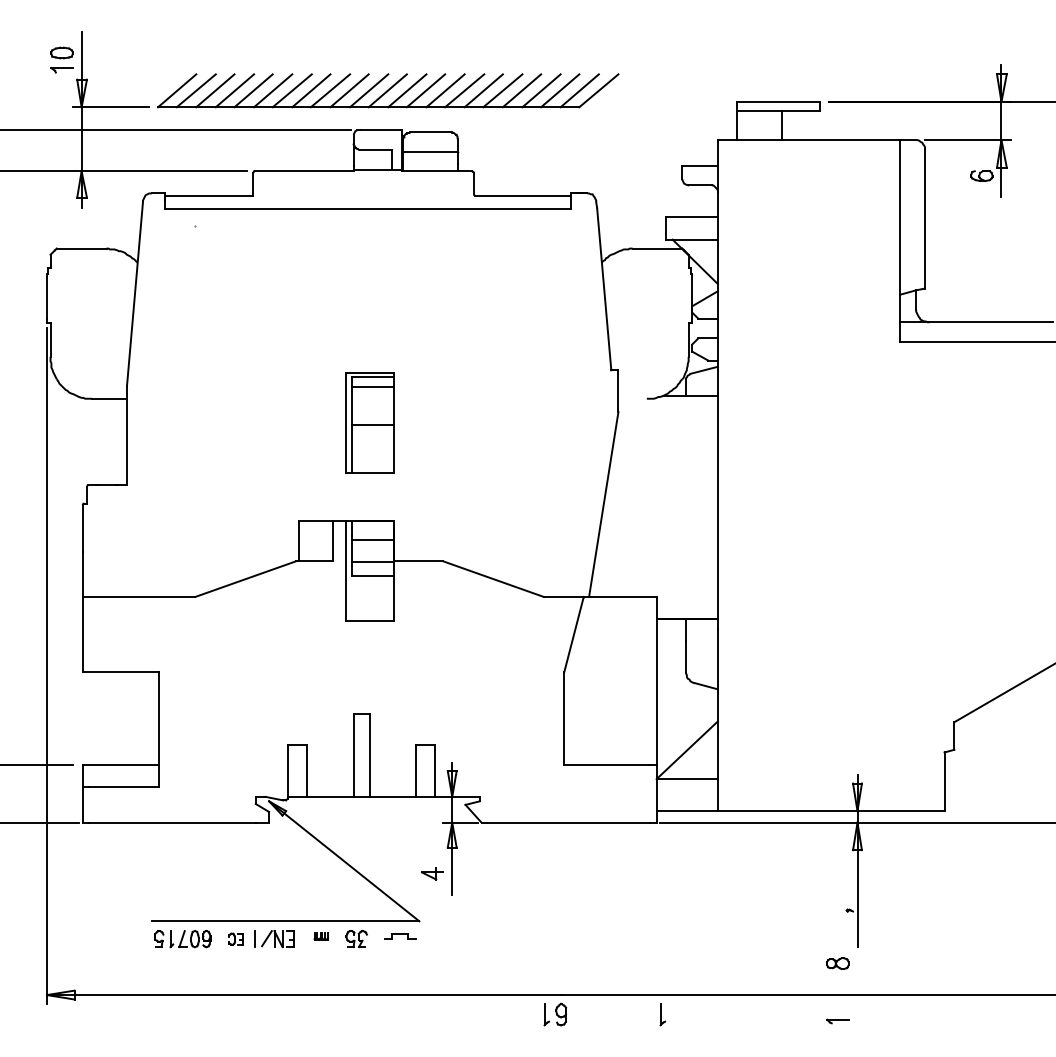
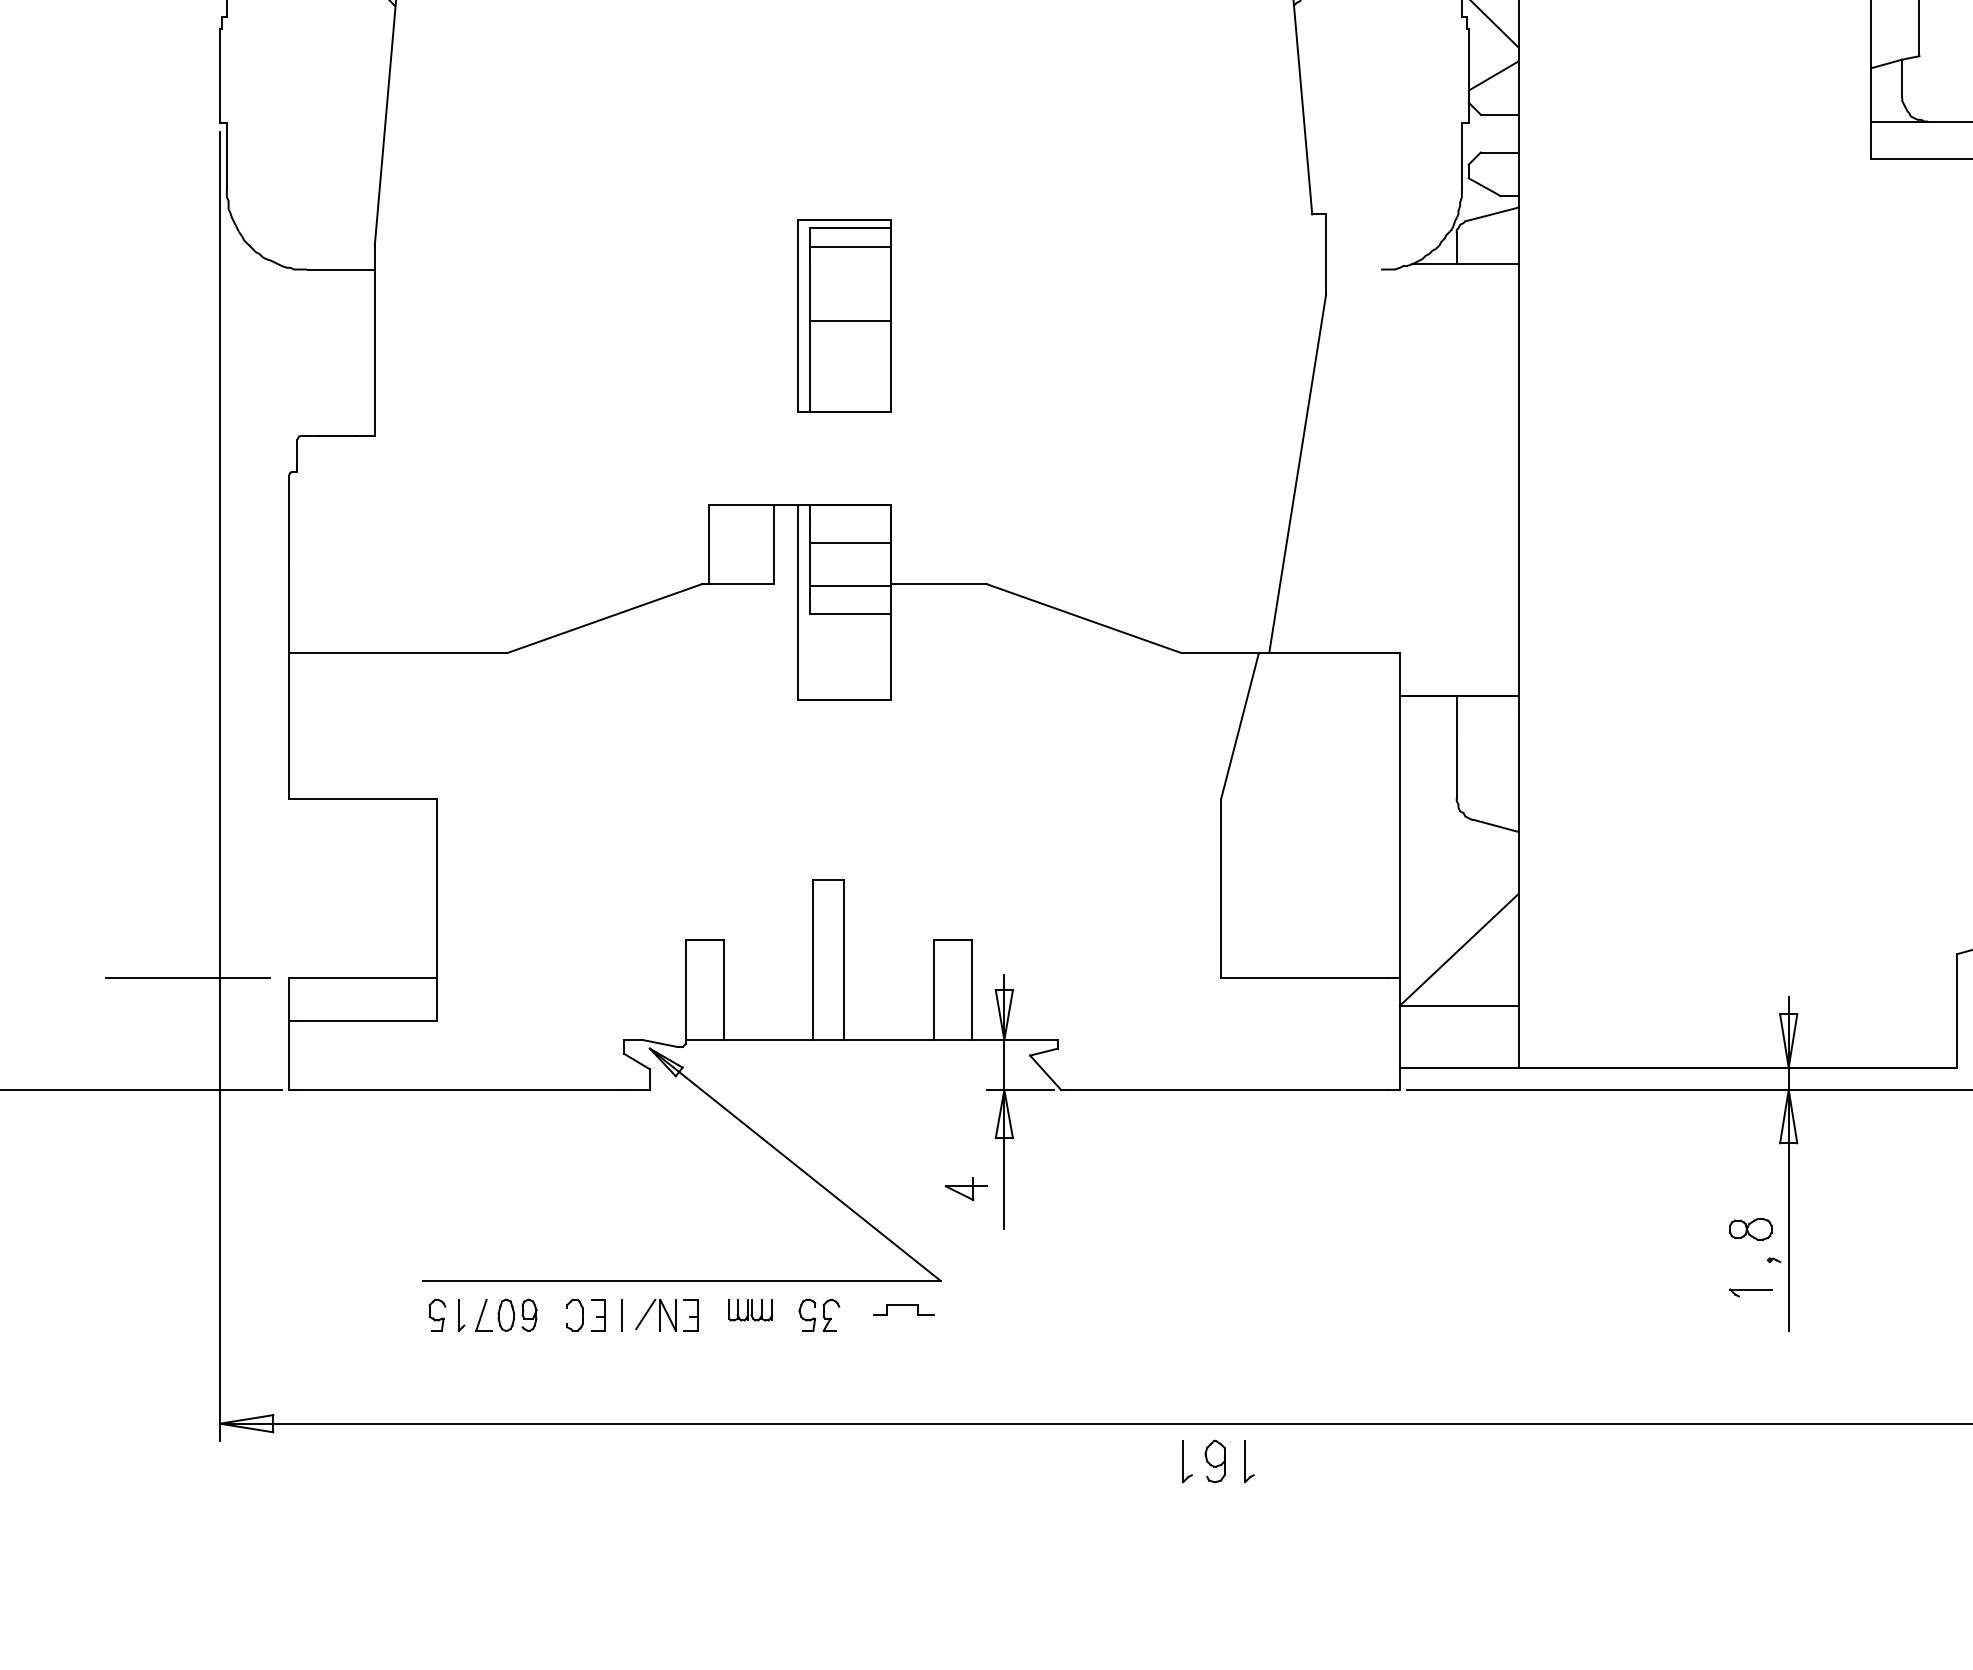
part: (321, 936) -> (751, 1310), size x1.67
part: (235, 939) -> (584, 1316), size x1.43
part: (837, 963) -> (1750, 1229), moved
part: (662, 1014) -> (1248, 1461), moved
part: (837, 1021) -> (1750, 1292), moved

